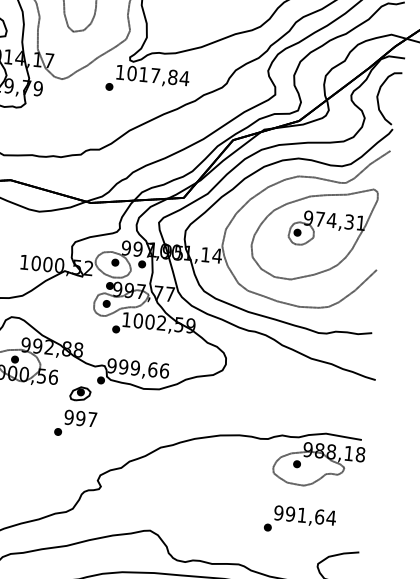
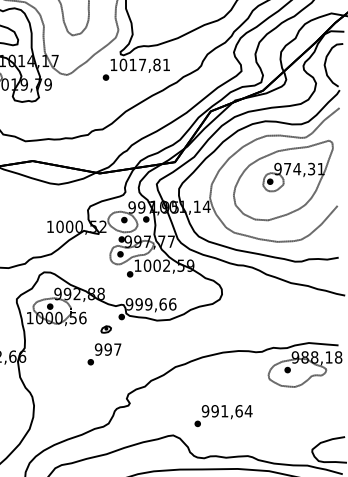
text: (184, 77) -> (166, 64), 1017,84 -> 1017,81
part: (81, 393) -> (106, 329), size x0.6
text: (300, 521) -> (223, 416), moved

